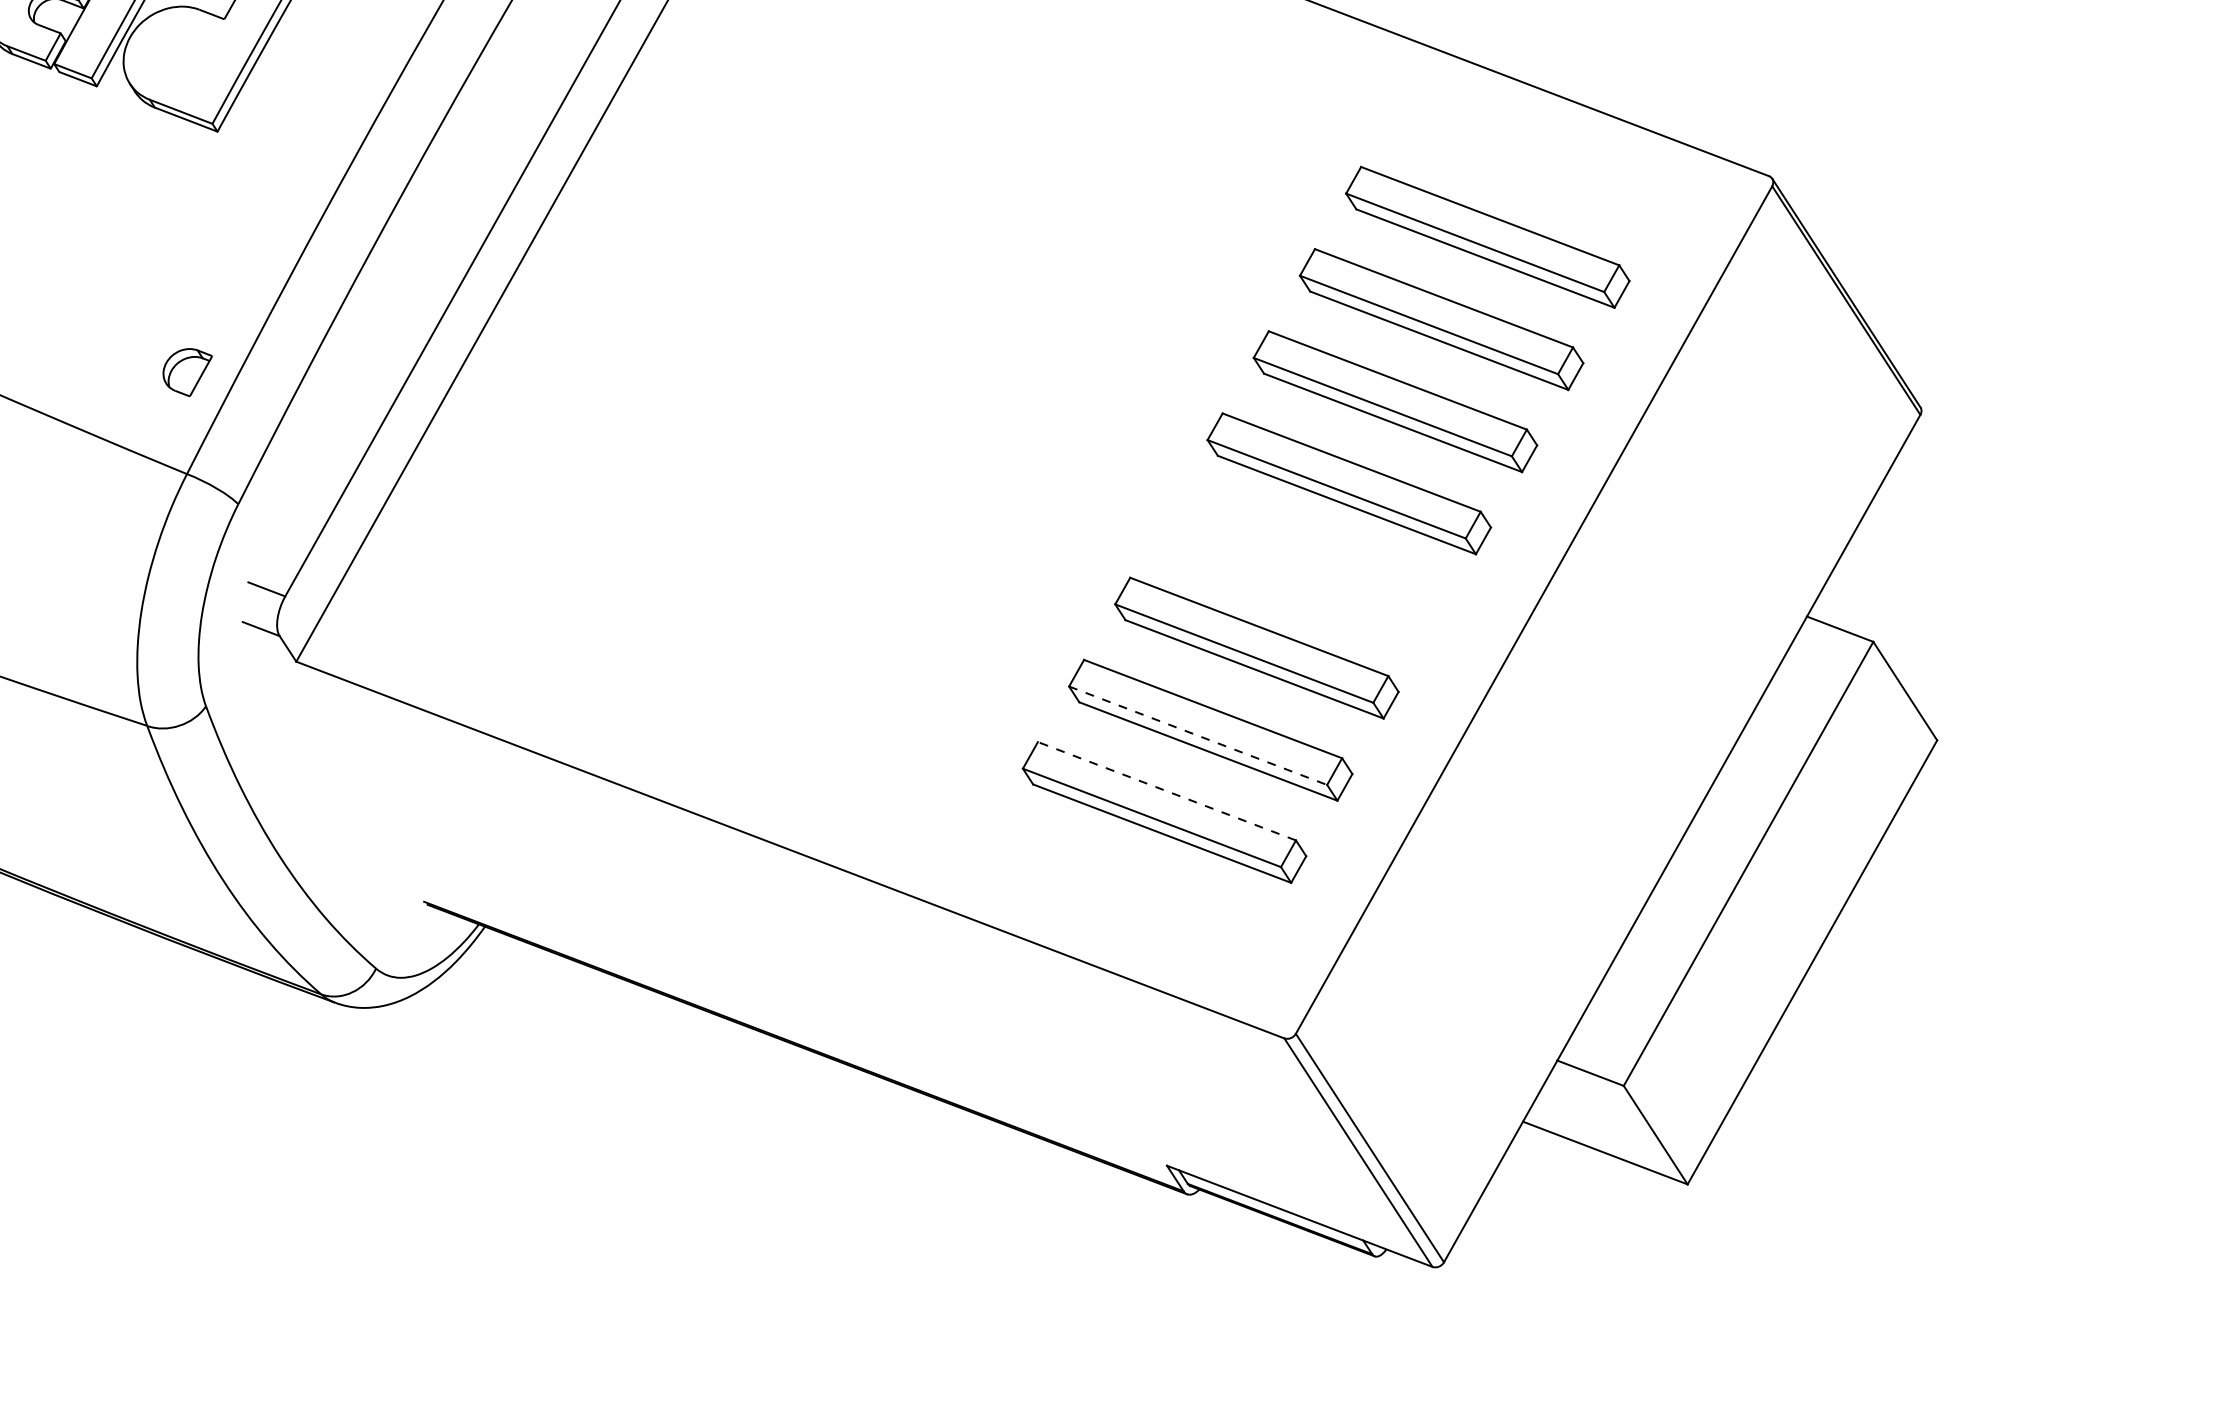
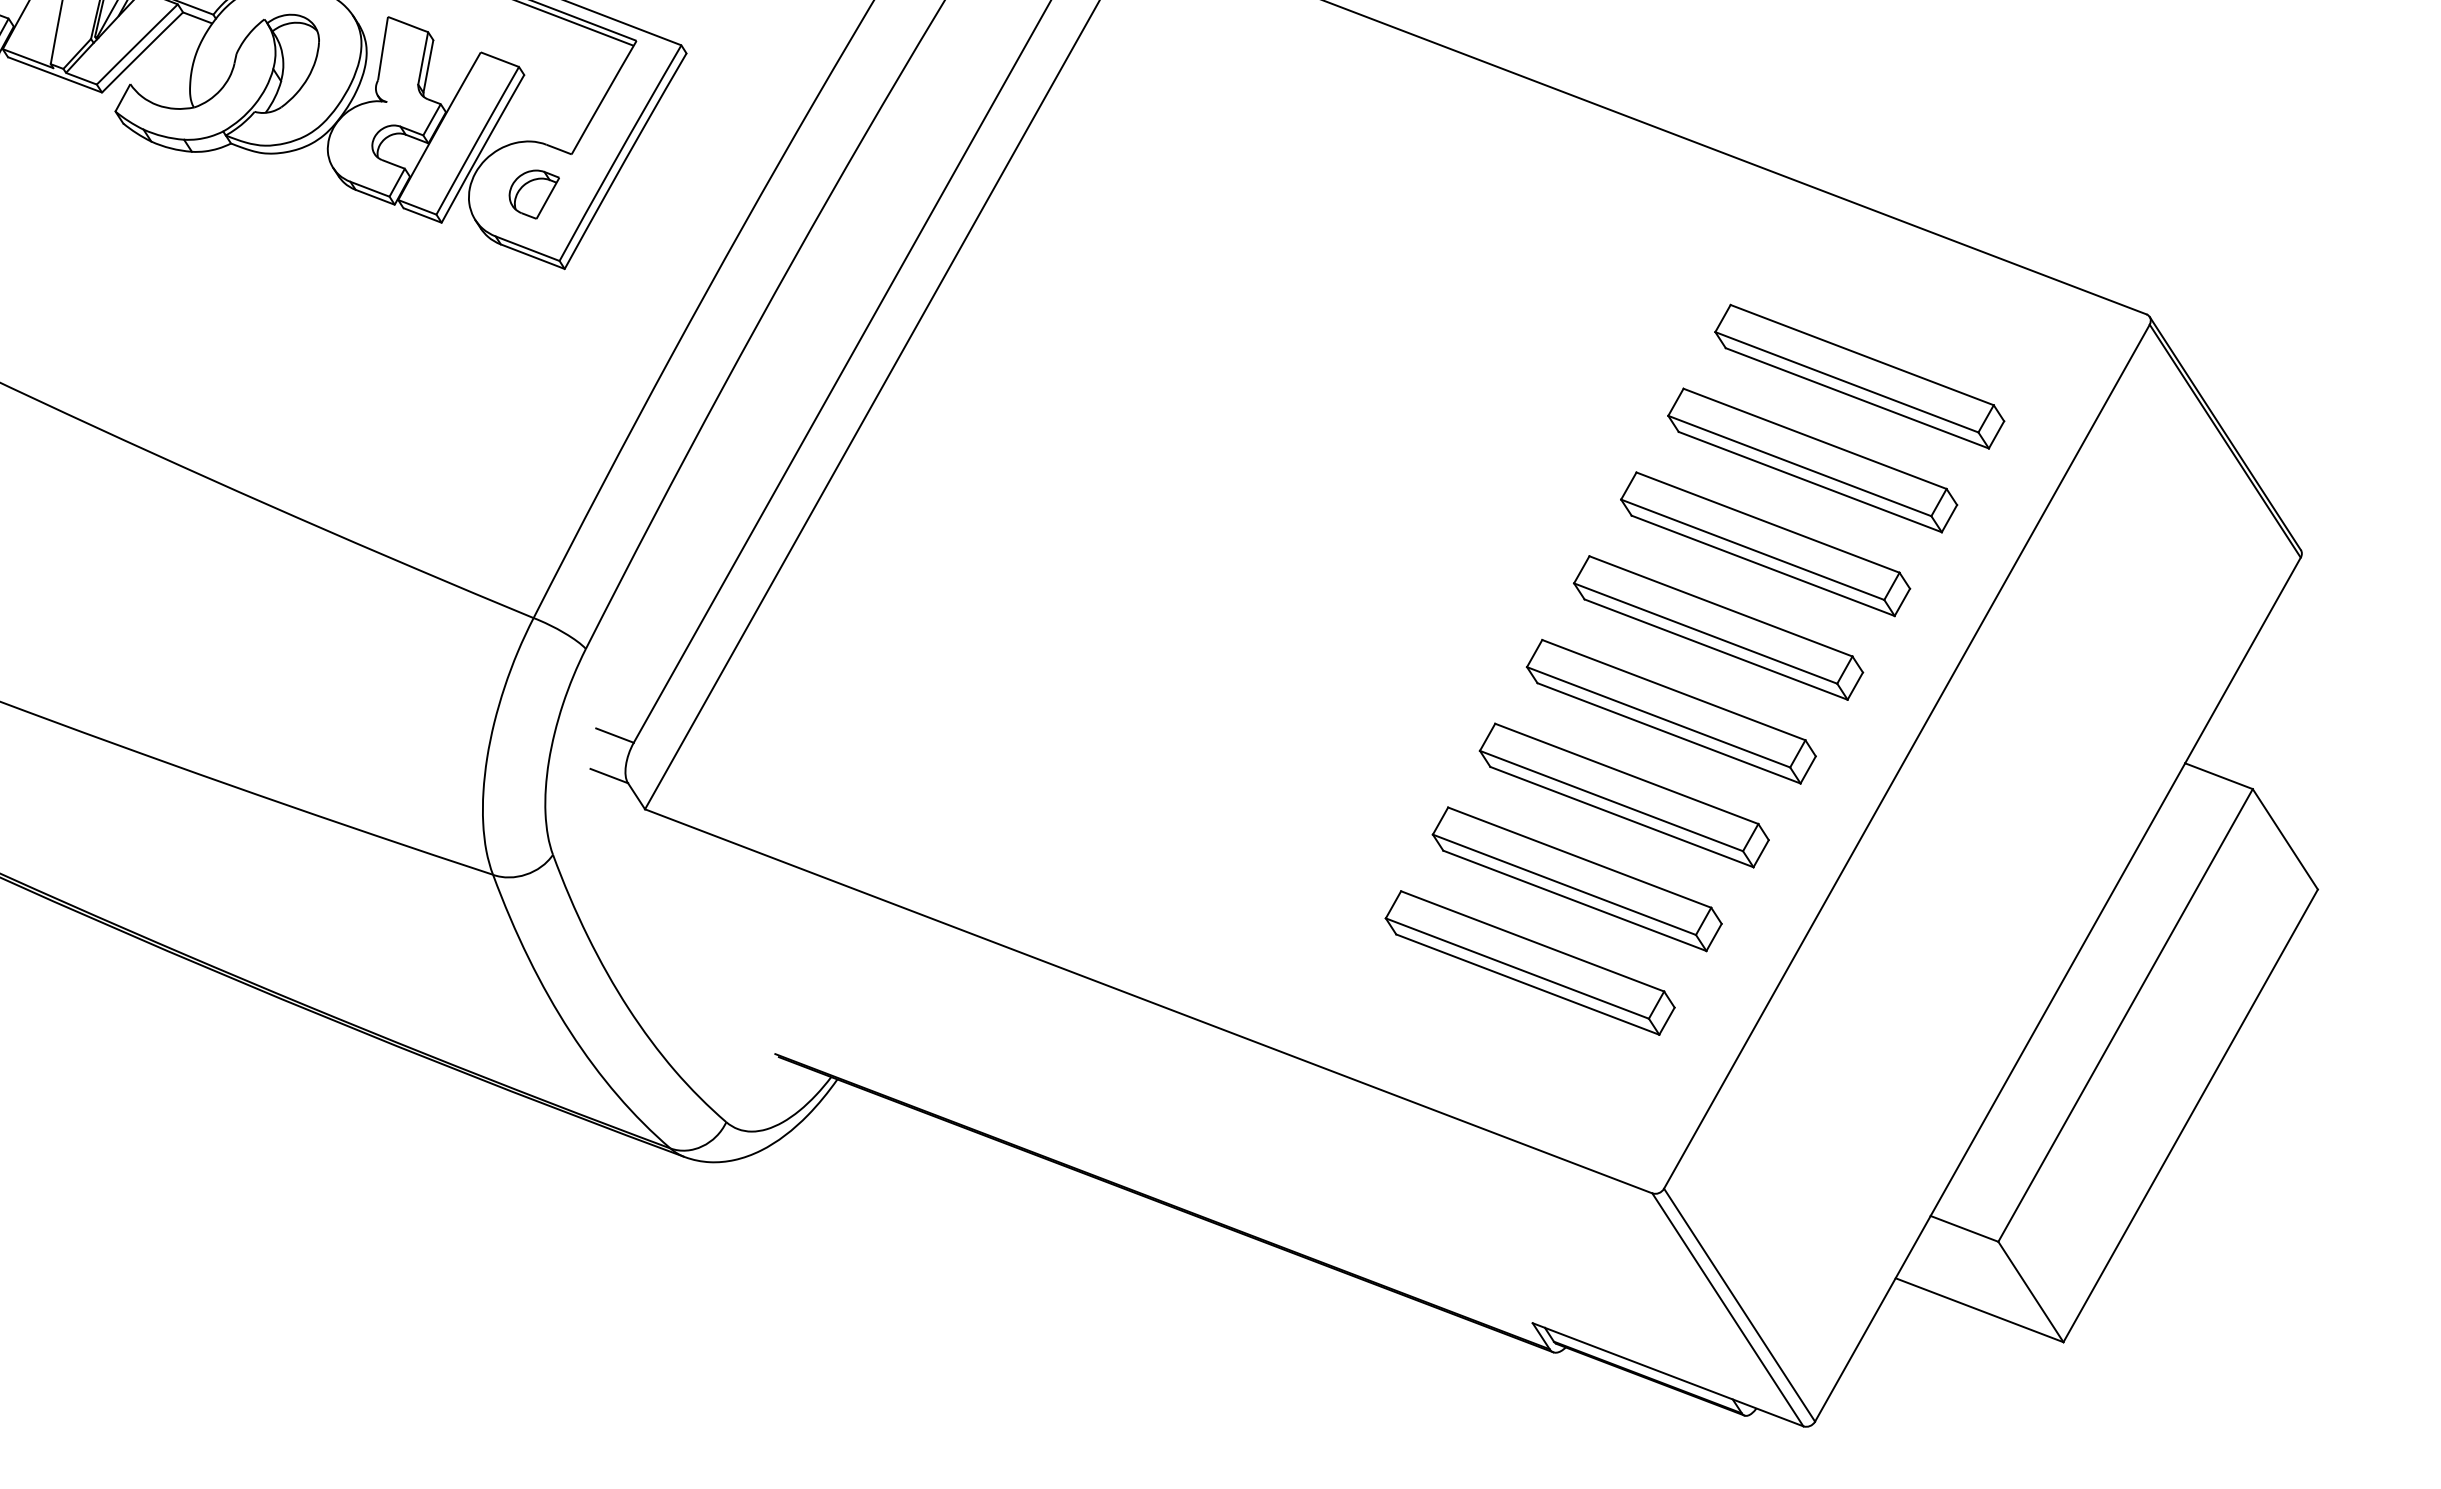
part: (186, 372) -> (533, 194), moved
part: (1302, 565) -> (1670, 711), added
line: (1198, 735) -> (1564, 884), dashed -> solid
line: (1166, 791) -> (1532, 941), dashed -> solid

